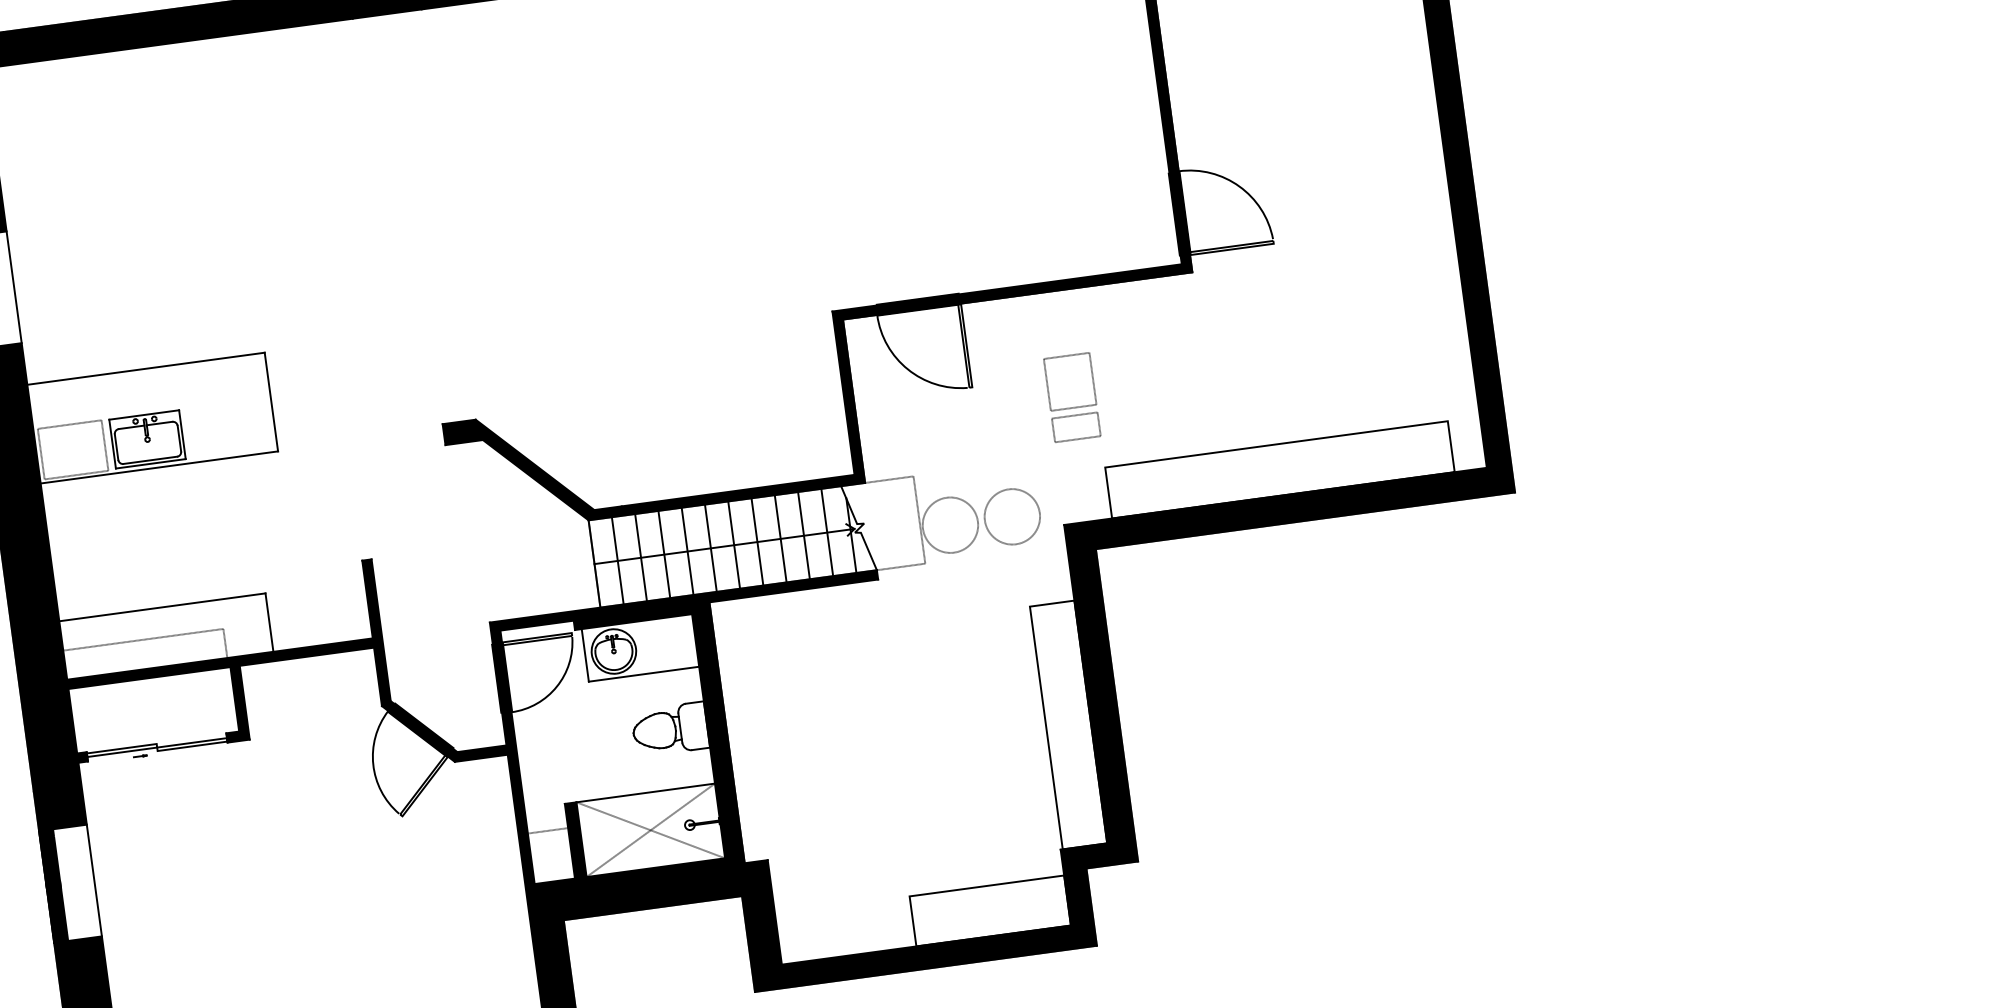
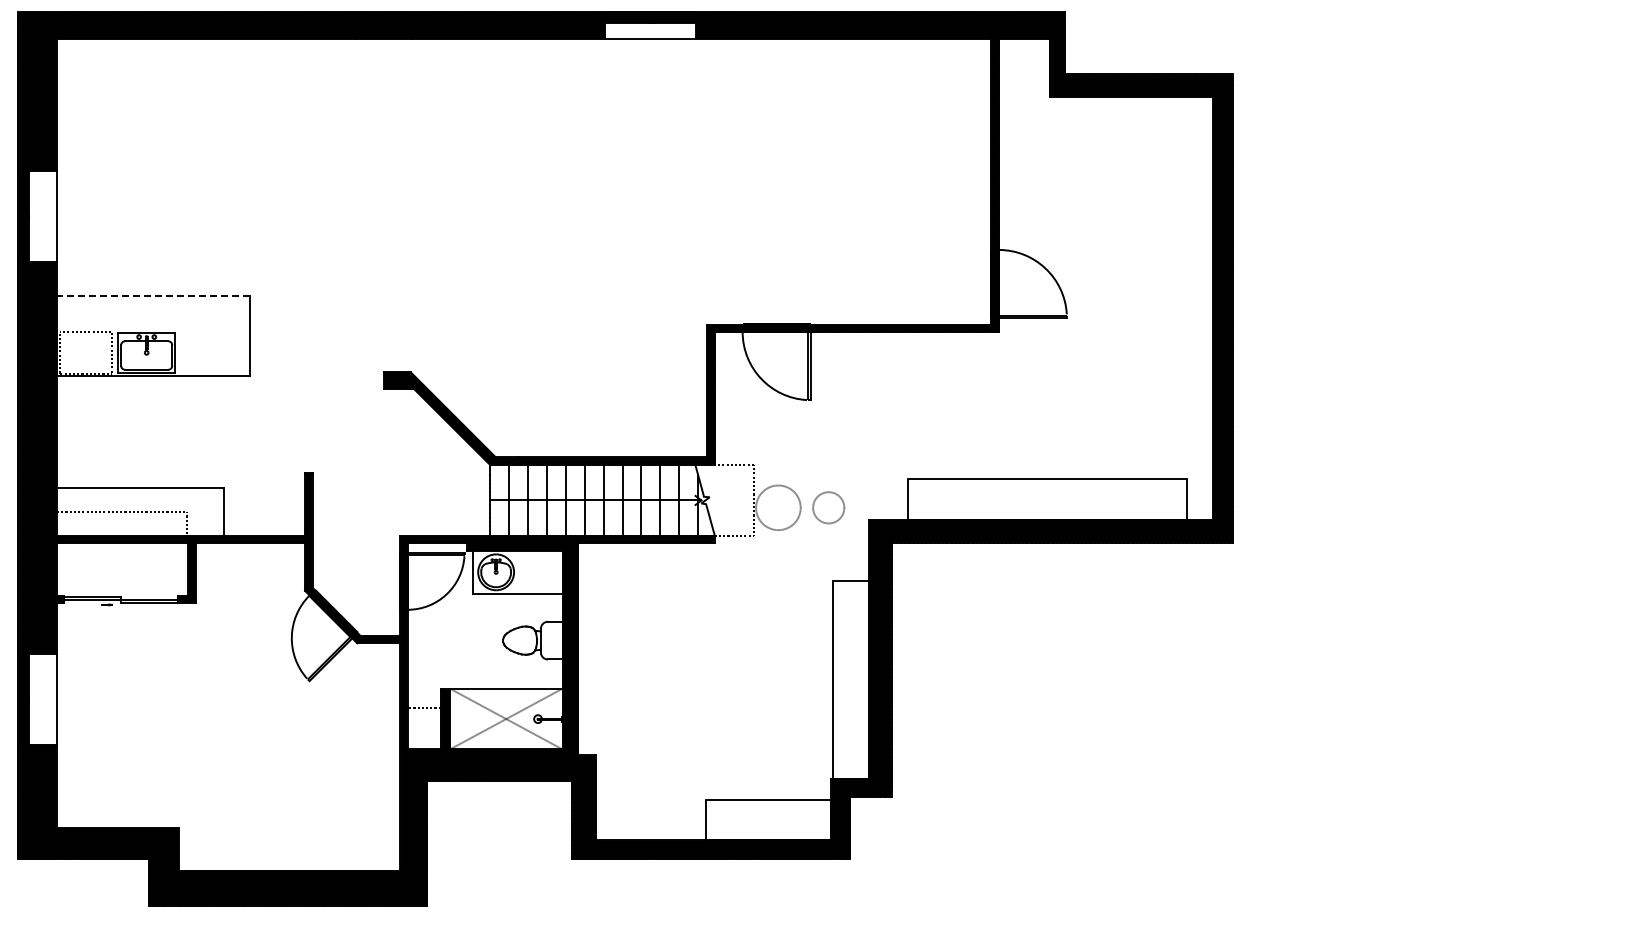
line: (145, 369) -> (152, 296), solid -> dashed
part: (1072, 406) -> (888, 426), removed
circle: (1012, 516) -> (828, 507), size x0.7

